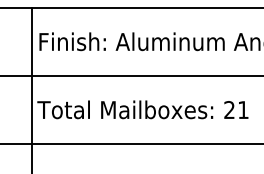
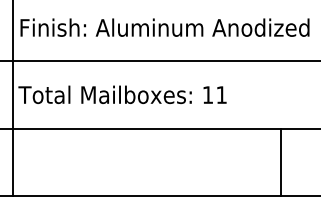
text: (229, 109) -> (207, 94), 21 -> 11

